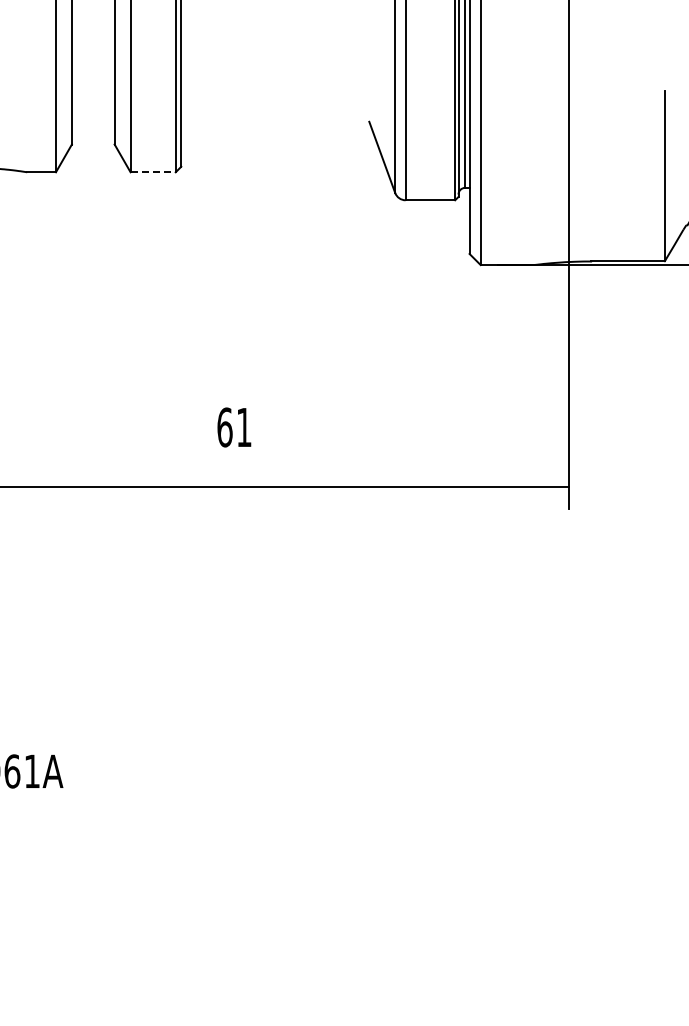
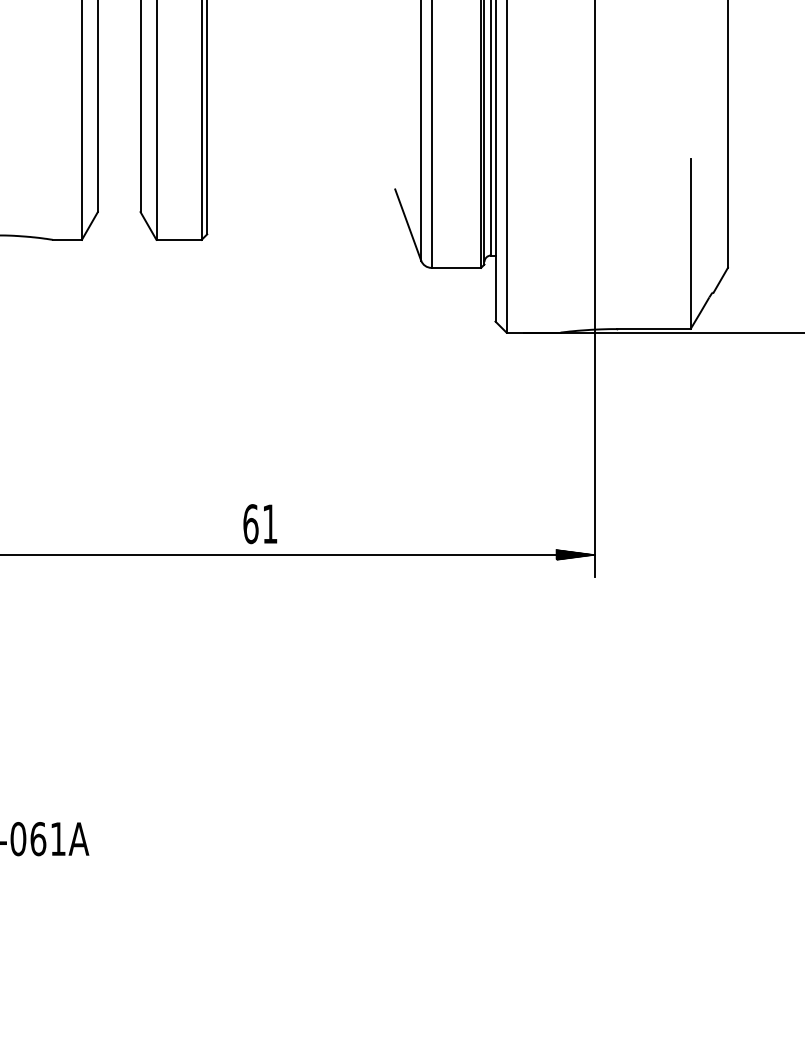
line: (153, 171) -> (179, 239), dashed -> solid
text: (234, 427) -> (260, 524), moved
hatch: (549, 486) -> (575, 554), added

